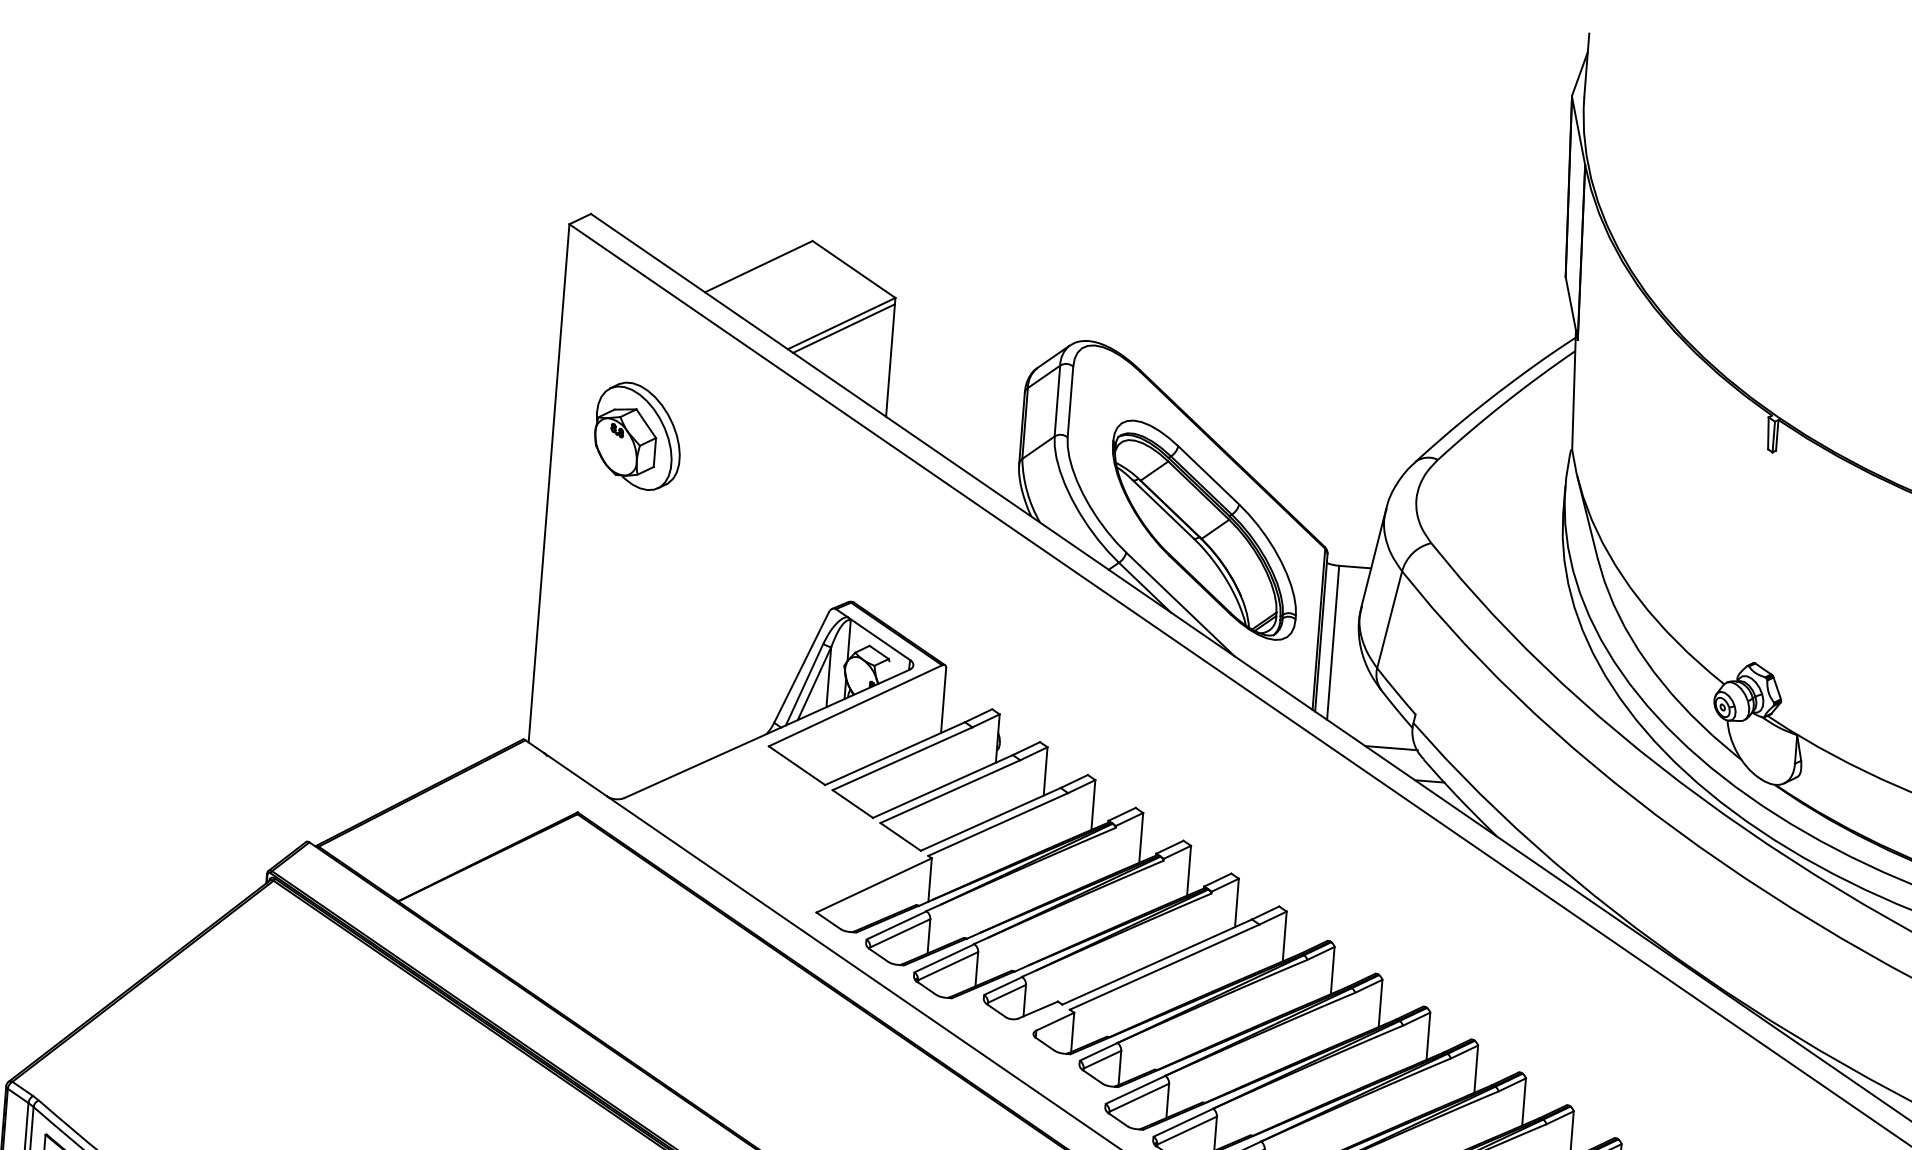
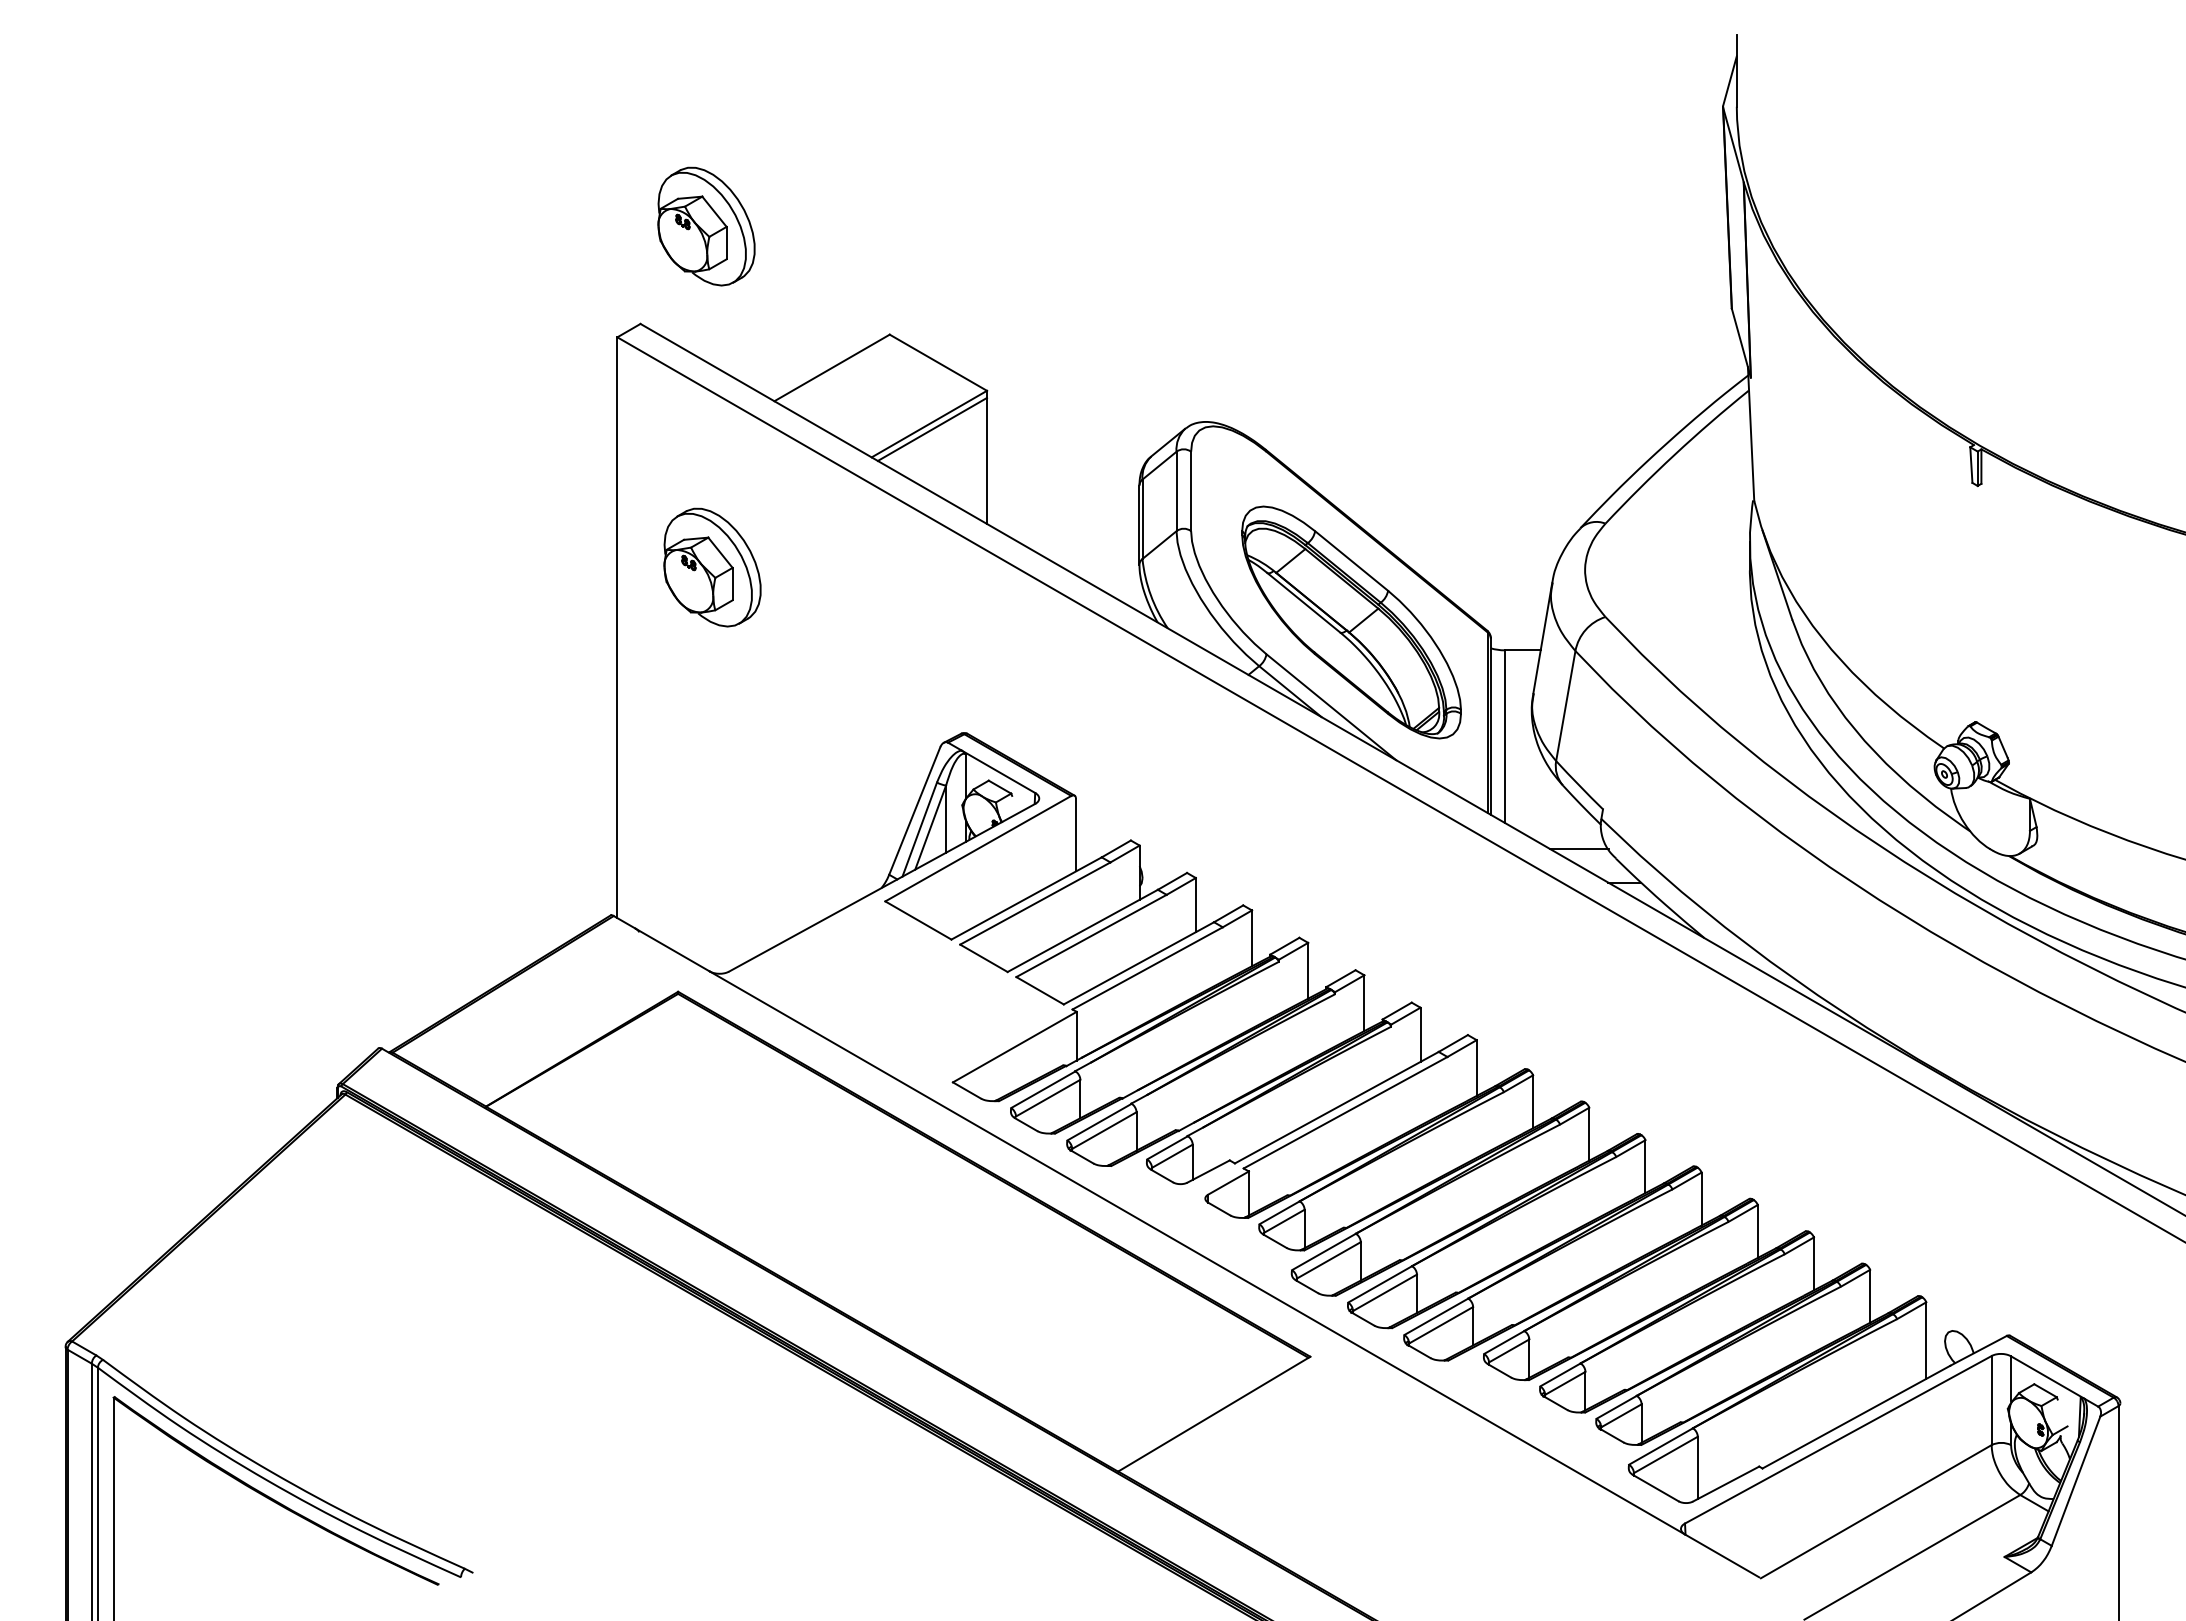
part: (656, 131) -> (706, 226), added

